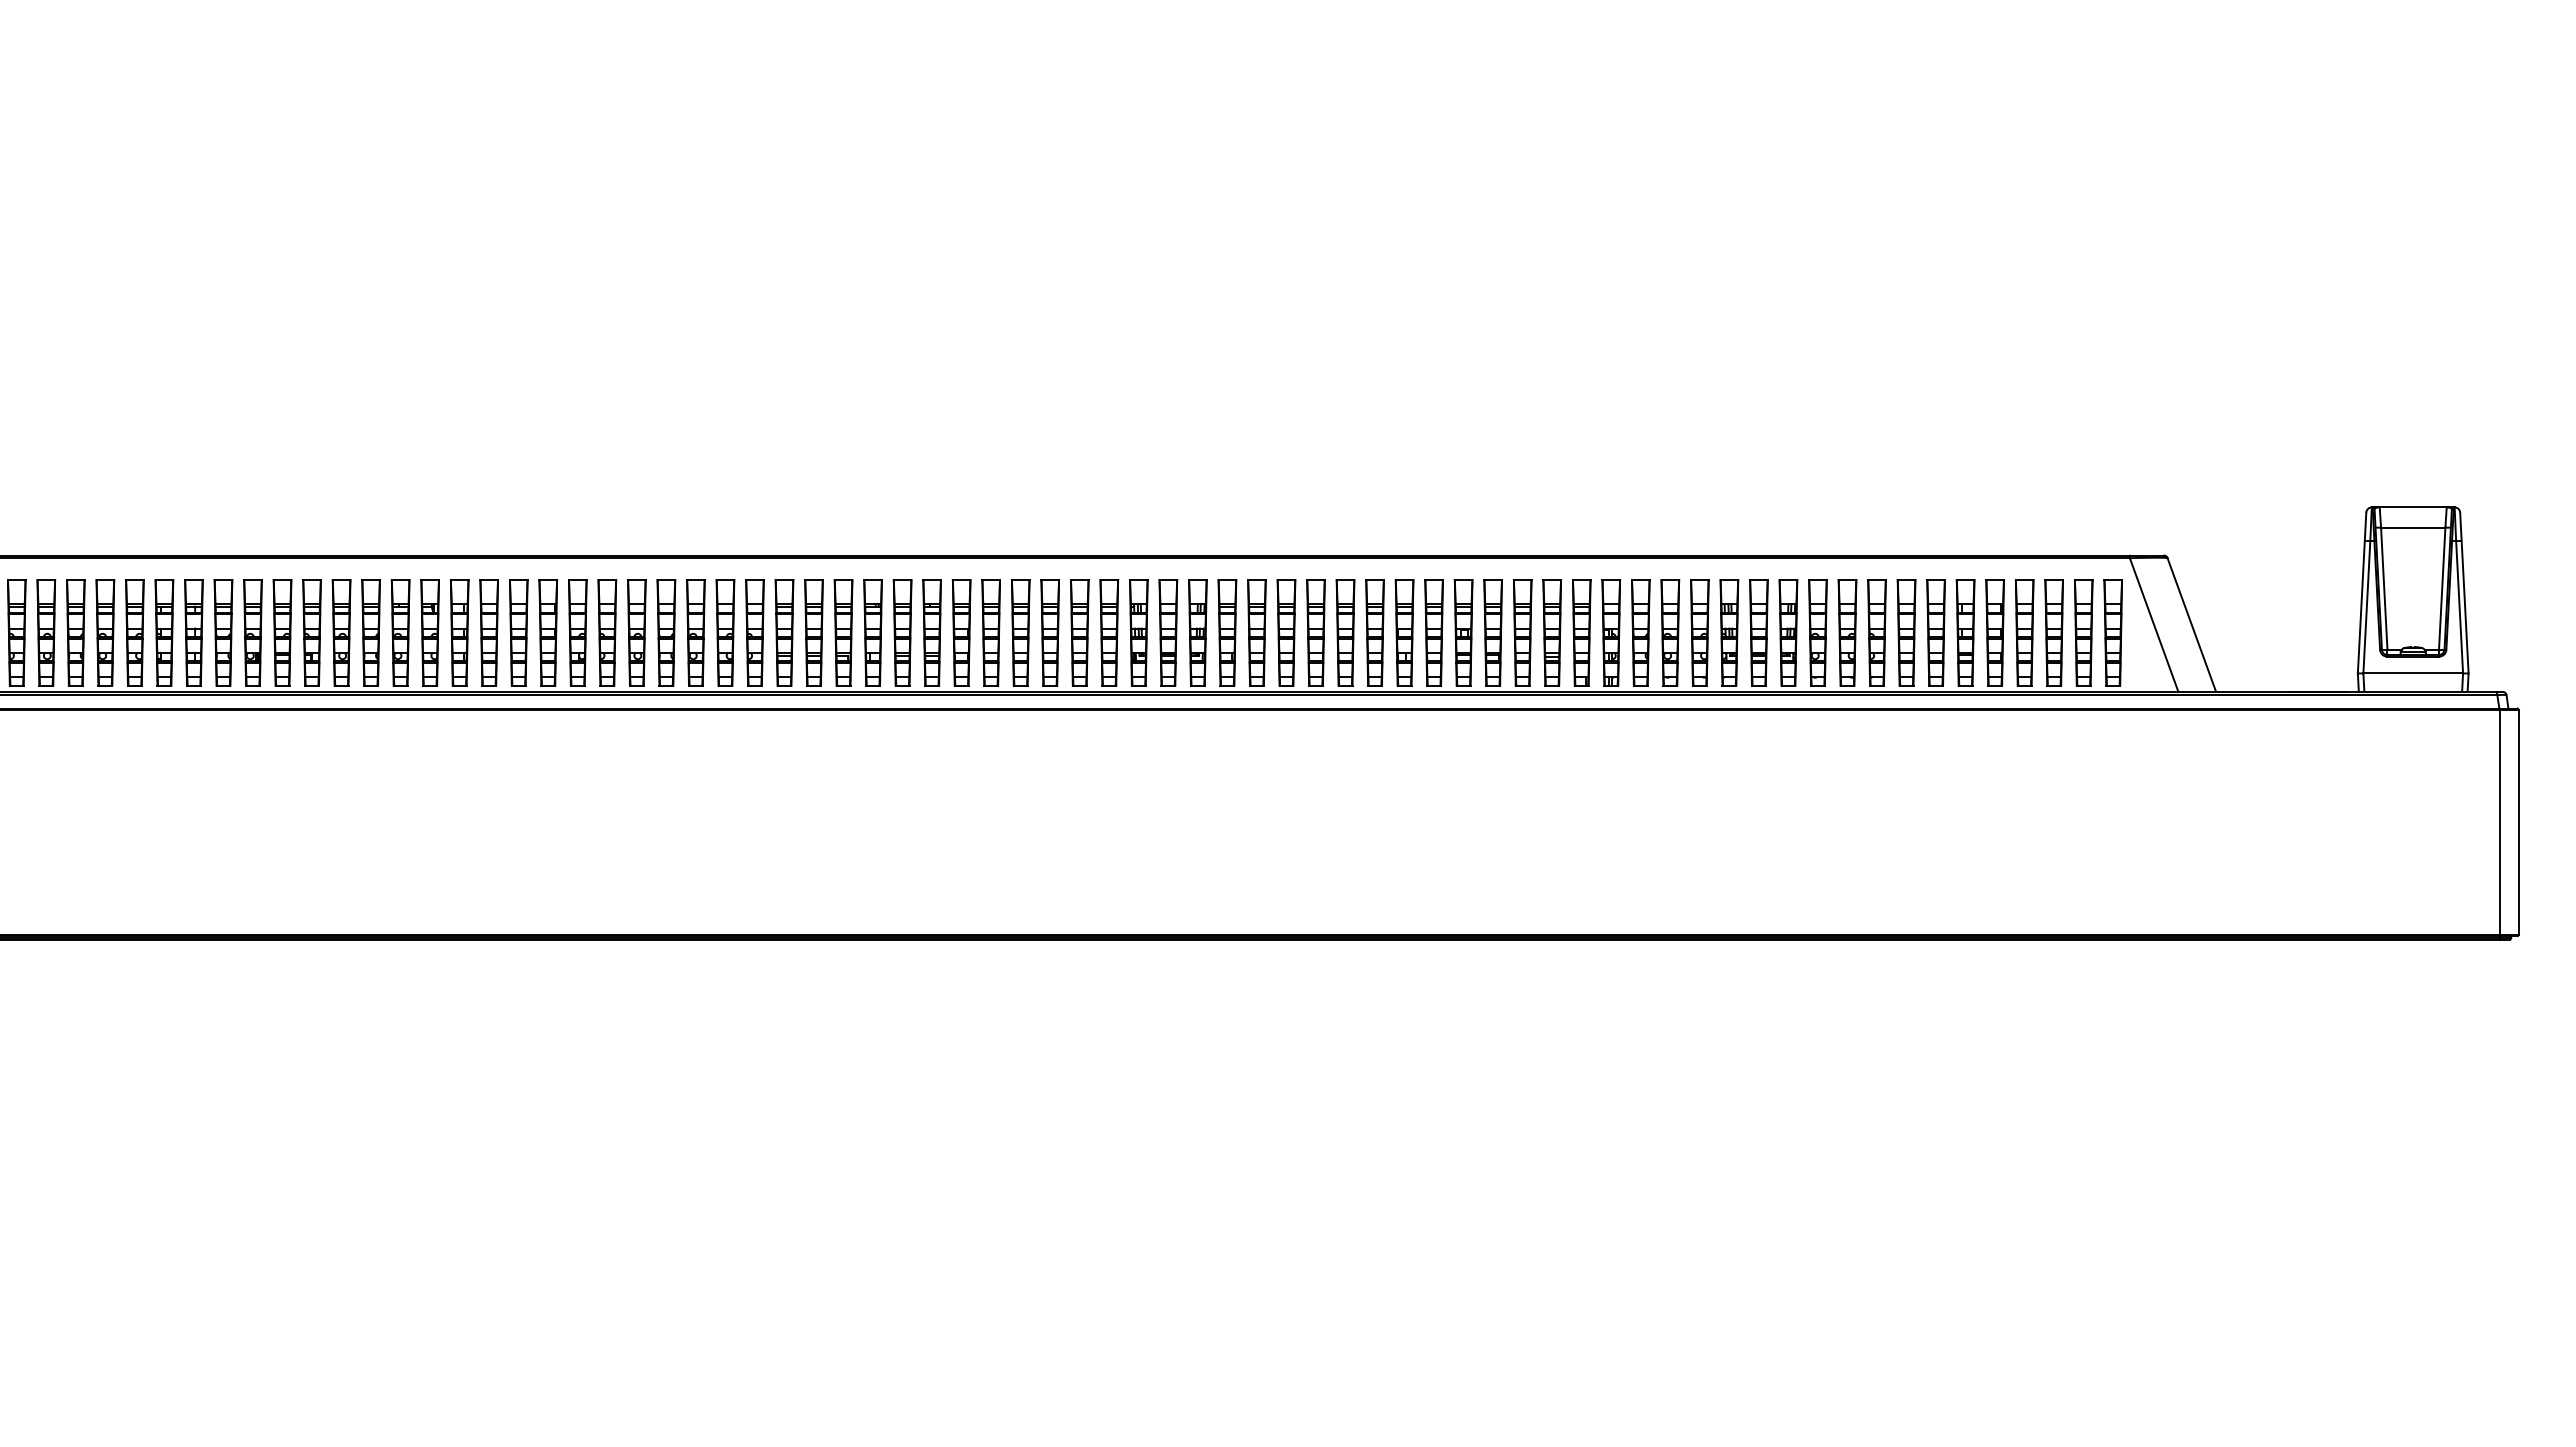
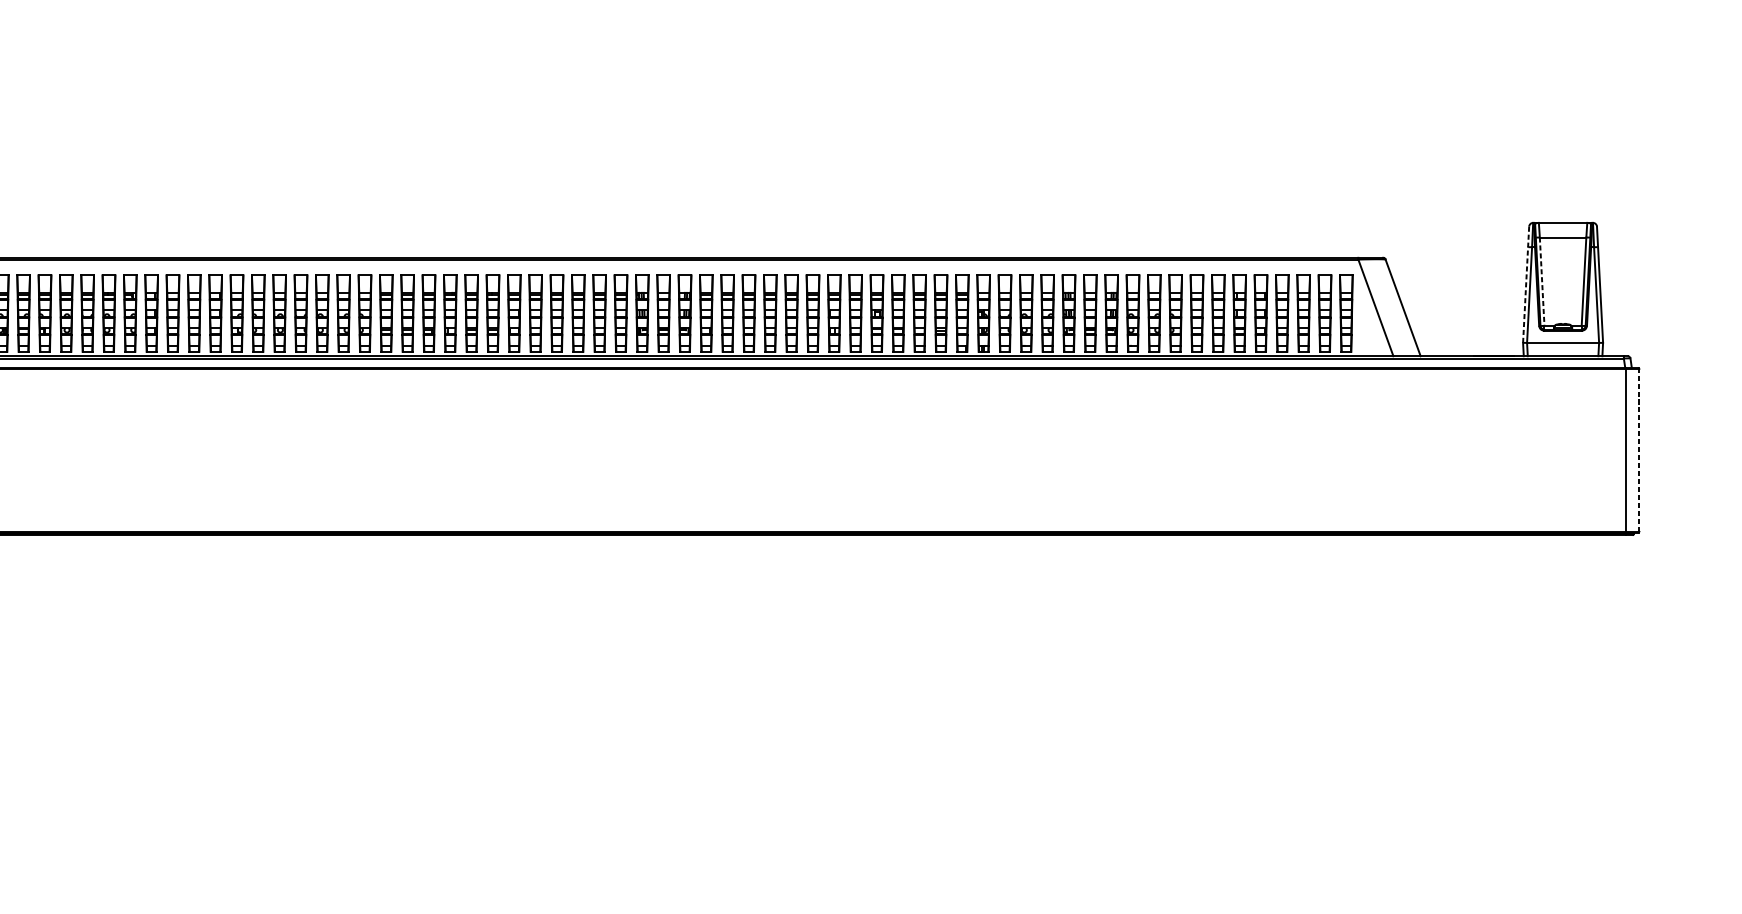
line: (2384, 589) -> (1542, 282), solid -> dashed
line: (2362, 593) -> (1526, 285), solid -> dashed
line: (2518, 822) -> (1639, 450), solid -> dashed

